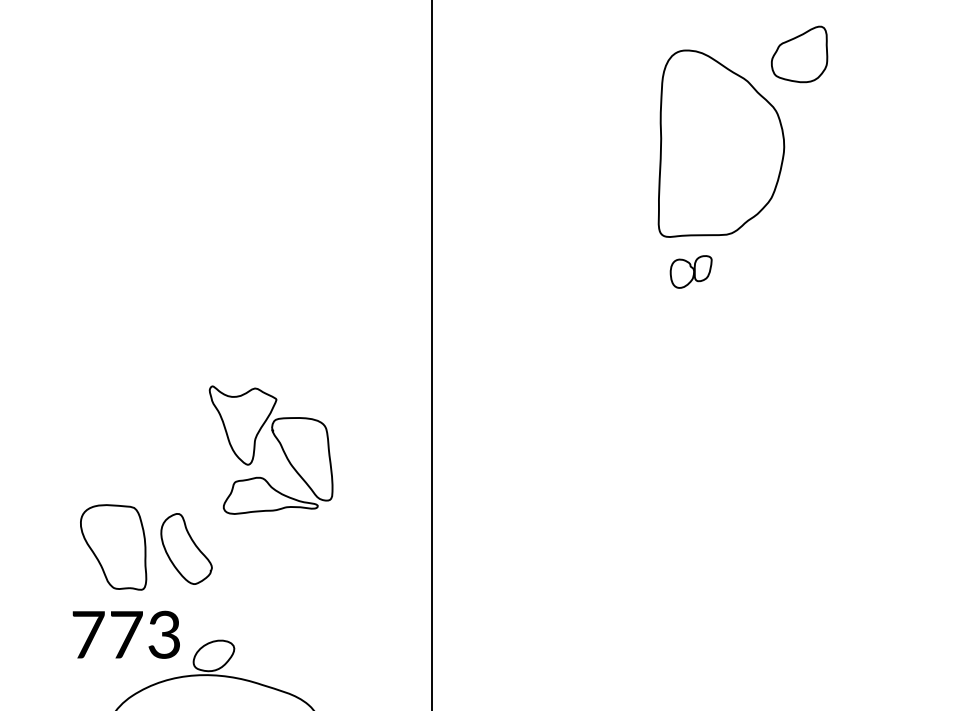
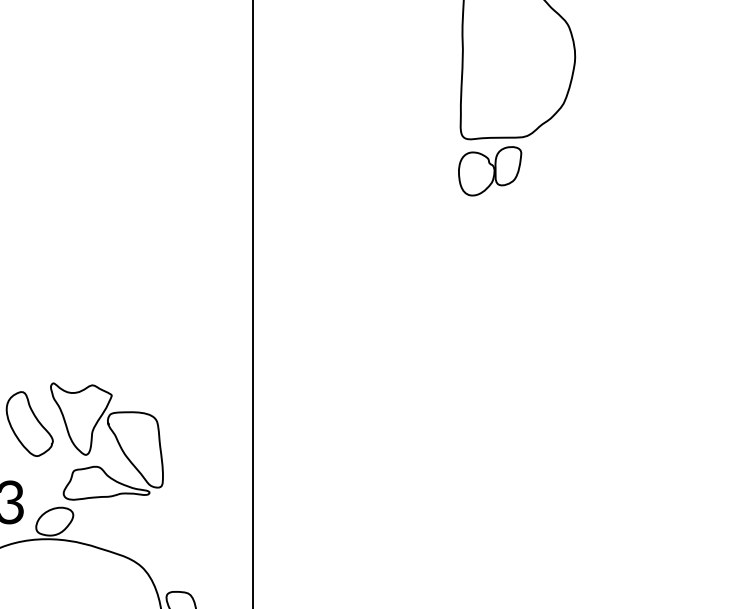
part: (691, 271) -> (490, 170), size x1.67
part: (279, 444) -> (114, 436), moved

